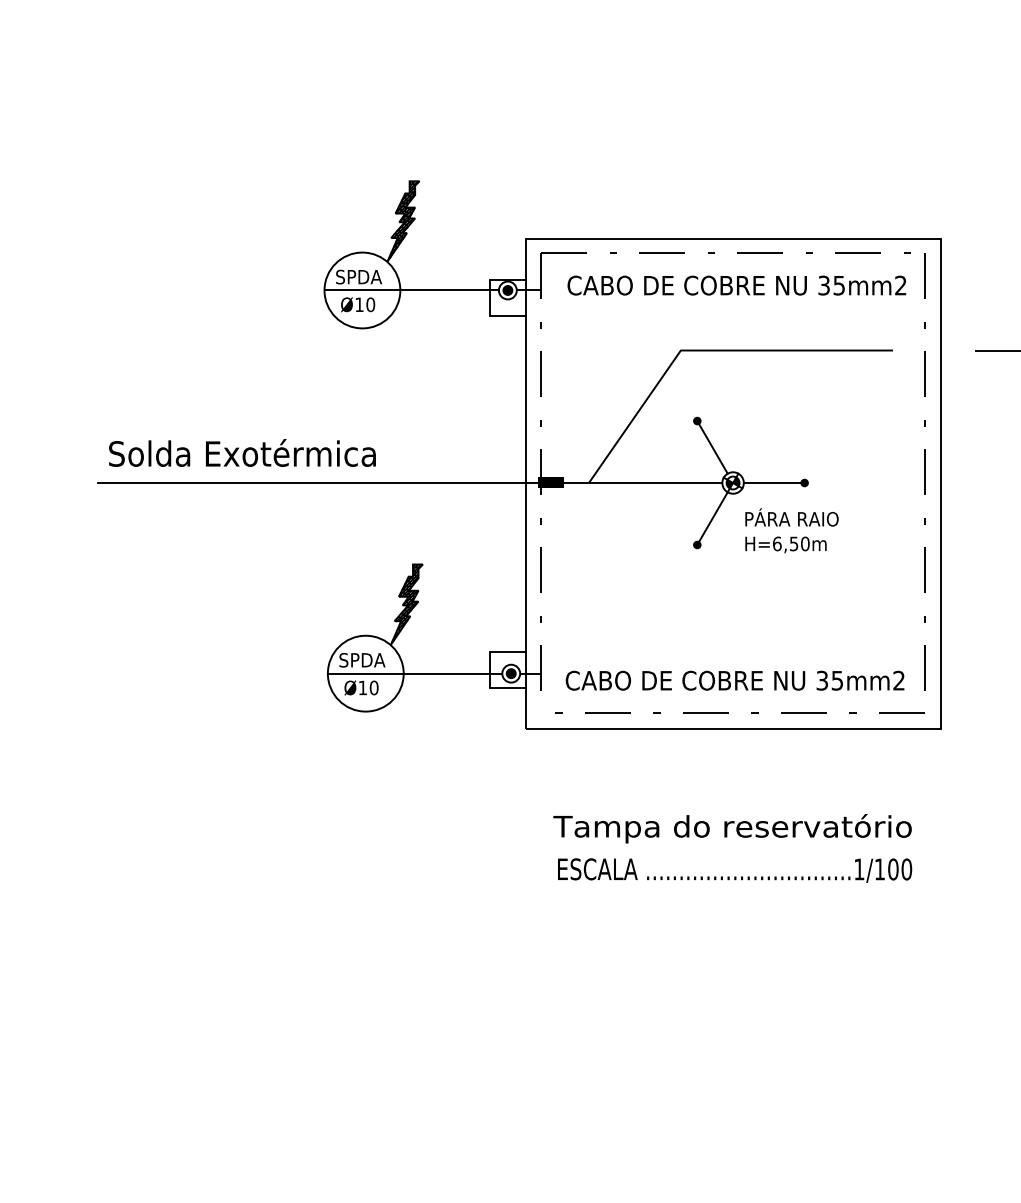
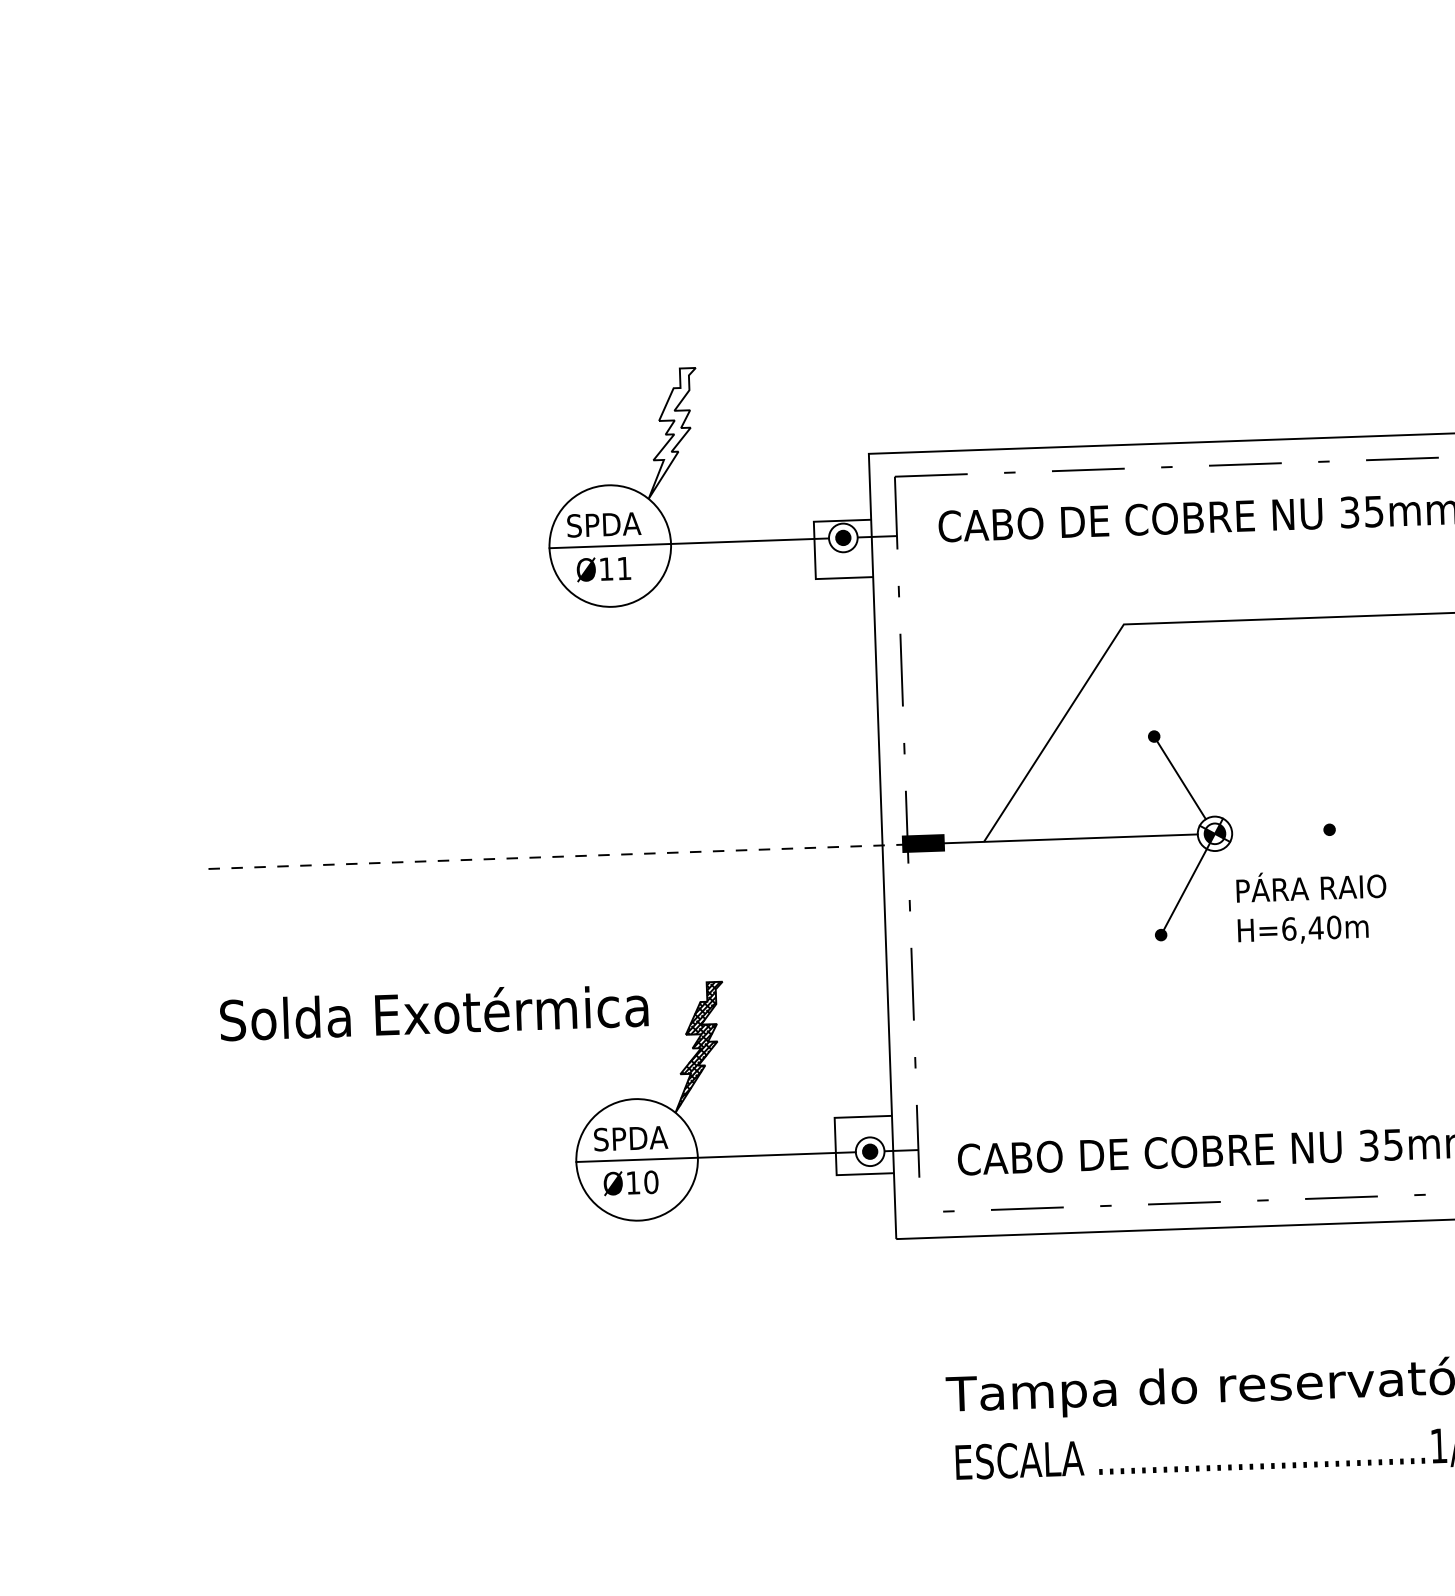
hatch: (402, 221) -> (670, 433), removed
text: (370, 304) -> (624, 568), Ø10 -> Ø11
text: (242, 452) -> (434, 1011), moved
line: (319, 483) -> (552, 857), solid -> dashed
line: (773, 483) -> (1279, 832), removed
text: (793, 543) -> (1315, 927), H=6,50m -> H=6,40m

